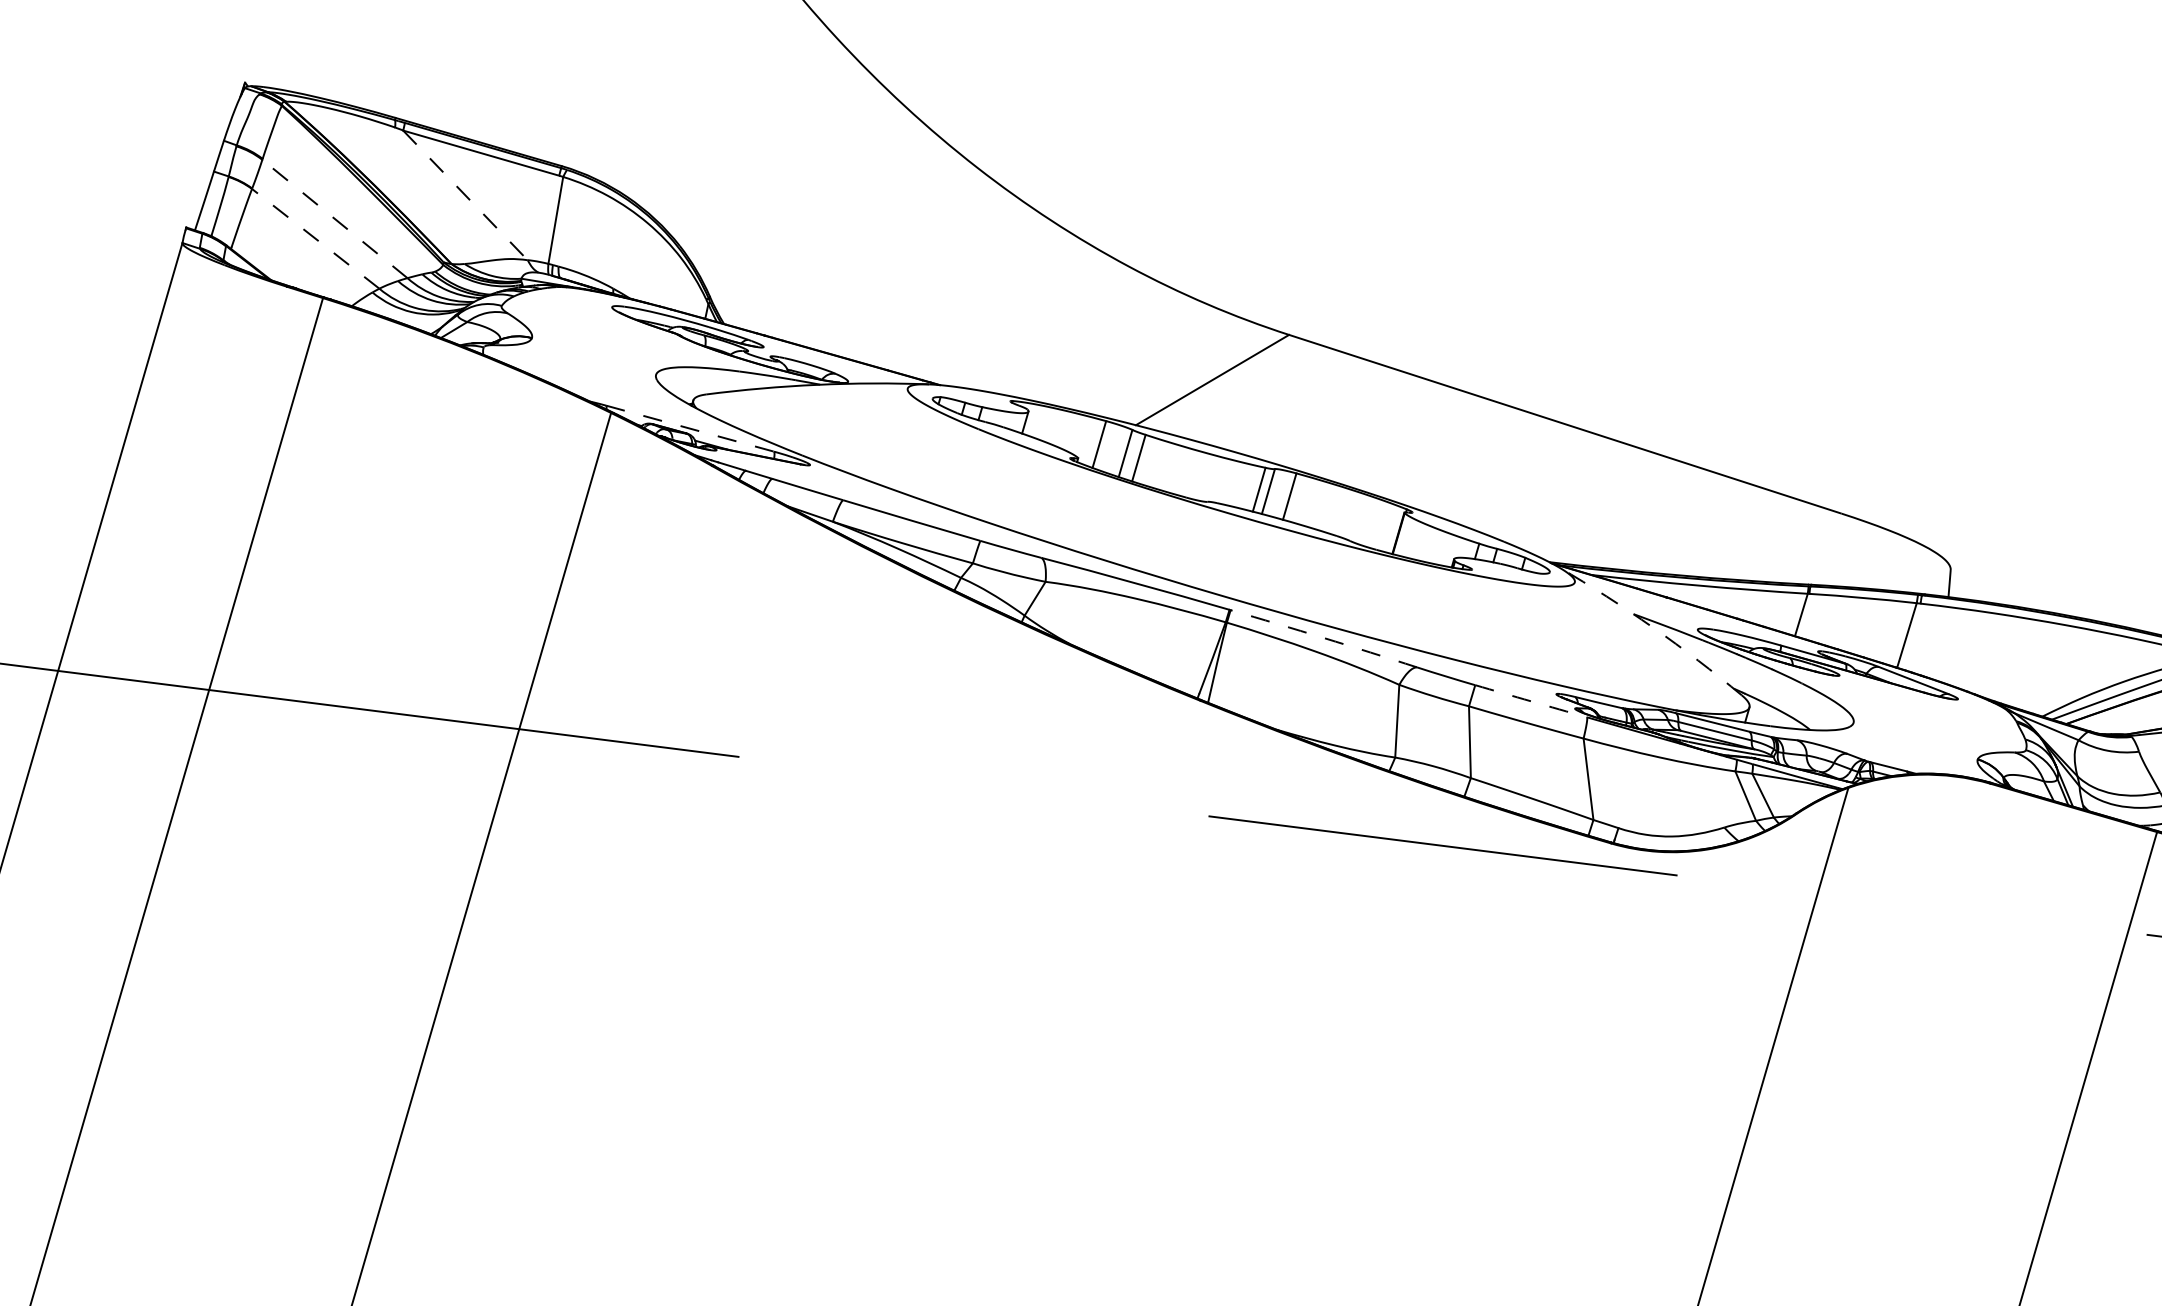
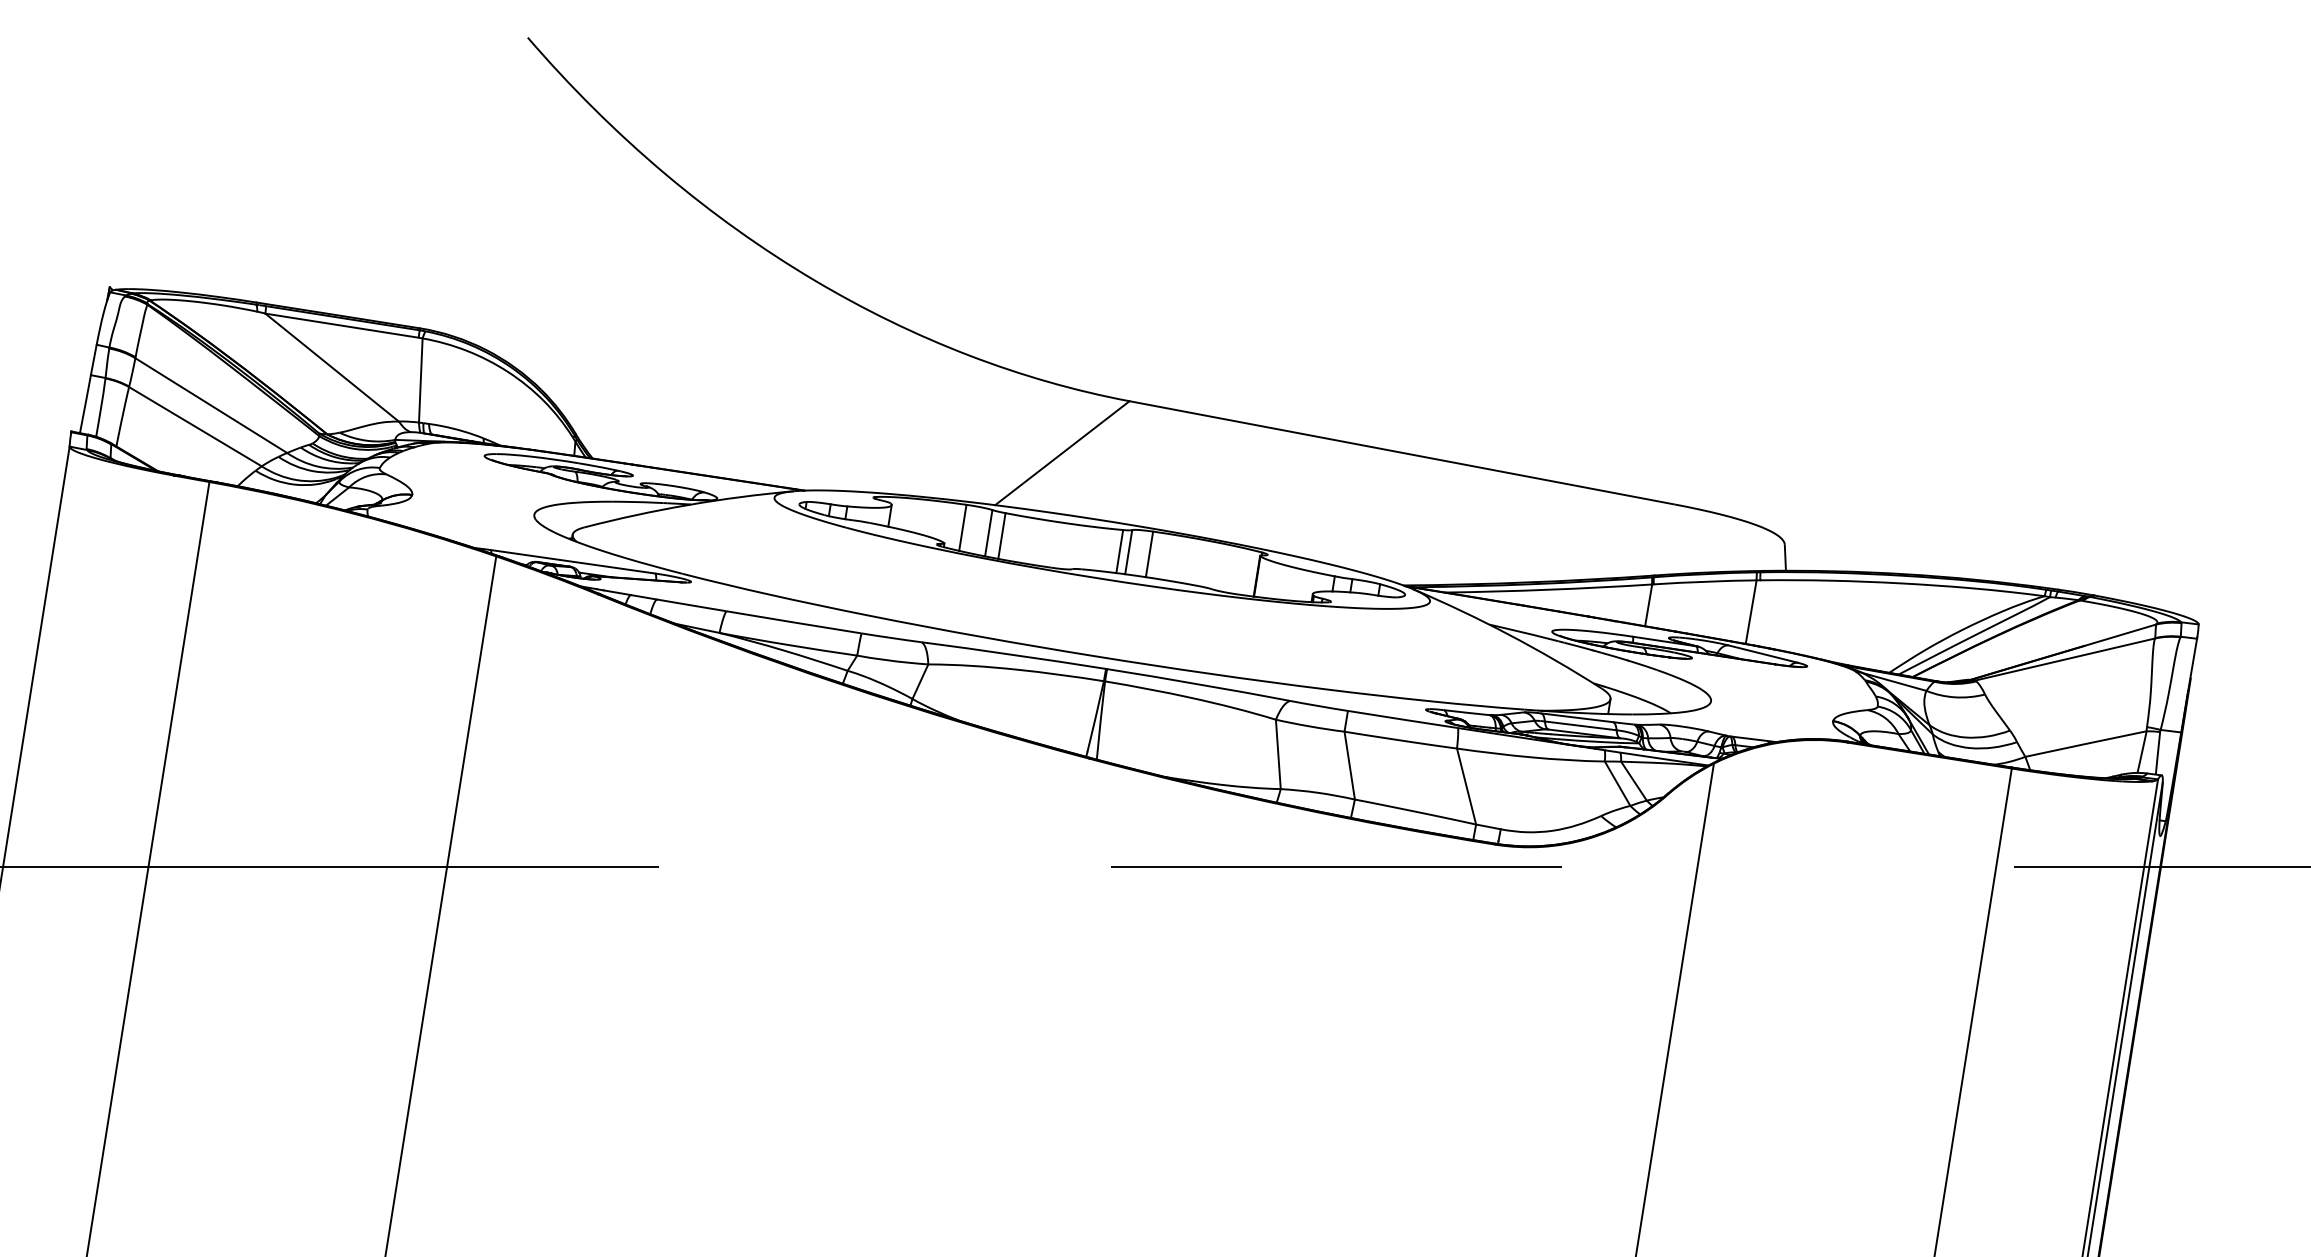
line: (465, 195) -> (332, 367), dashed -> solid
line: (334, 218) -> (210, 405), dashed -> solid
line: (315, 238) -> (195, 426), dashed -> solid
line: (690, 428) -> (573, 561), dashed -> solid
arc: (1652, 628) -> (1509, 635), dashed -> solid
arc: (1323, 638) -> (1198, 684), dashed -> solid
arc: (1530, 701) -> (1402, 719), dashed -> solid

